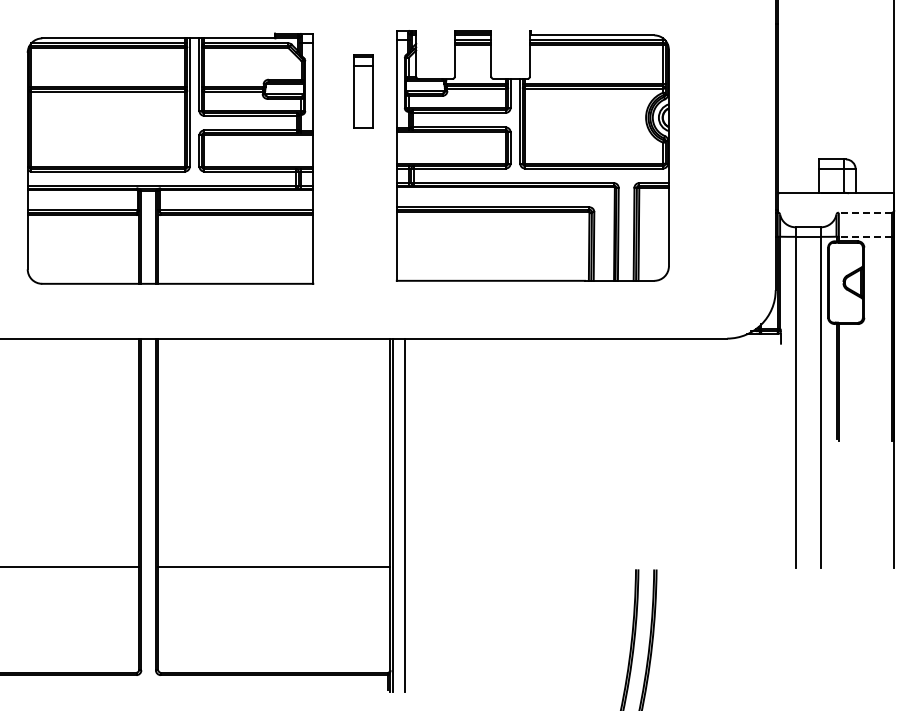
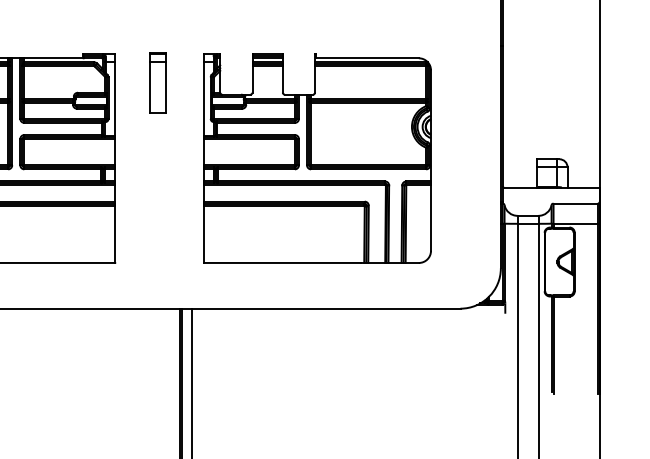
part: (363, 91) -> (157, 83), moved
part: (532, 155) -> (317, 158), moved
line: (865, 212) -> (575, 203), dashed -> solid
line: (865, 236) -> (575, 223), dashed -> solid

